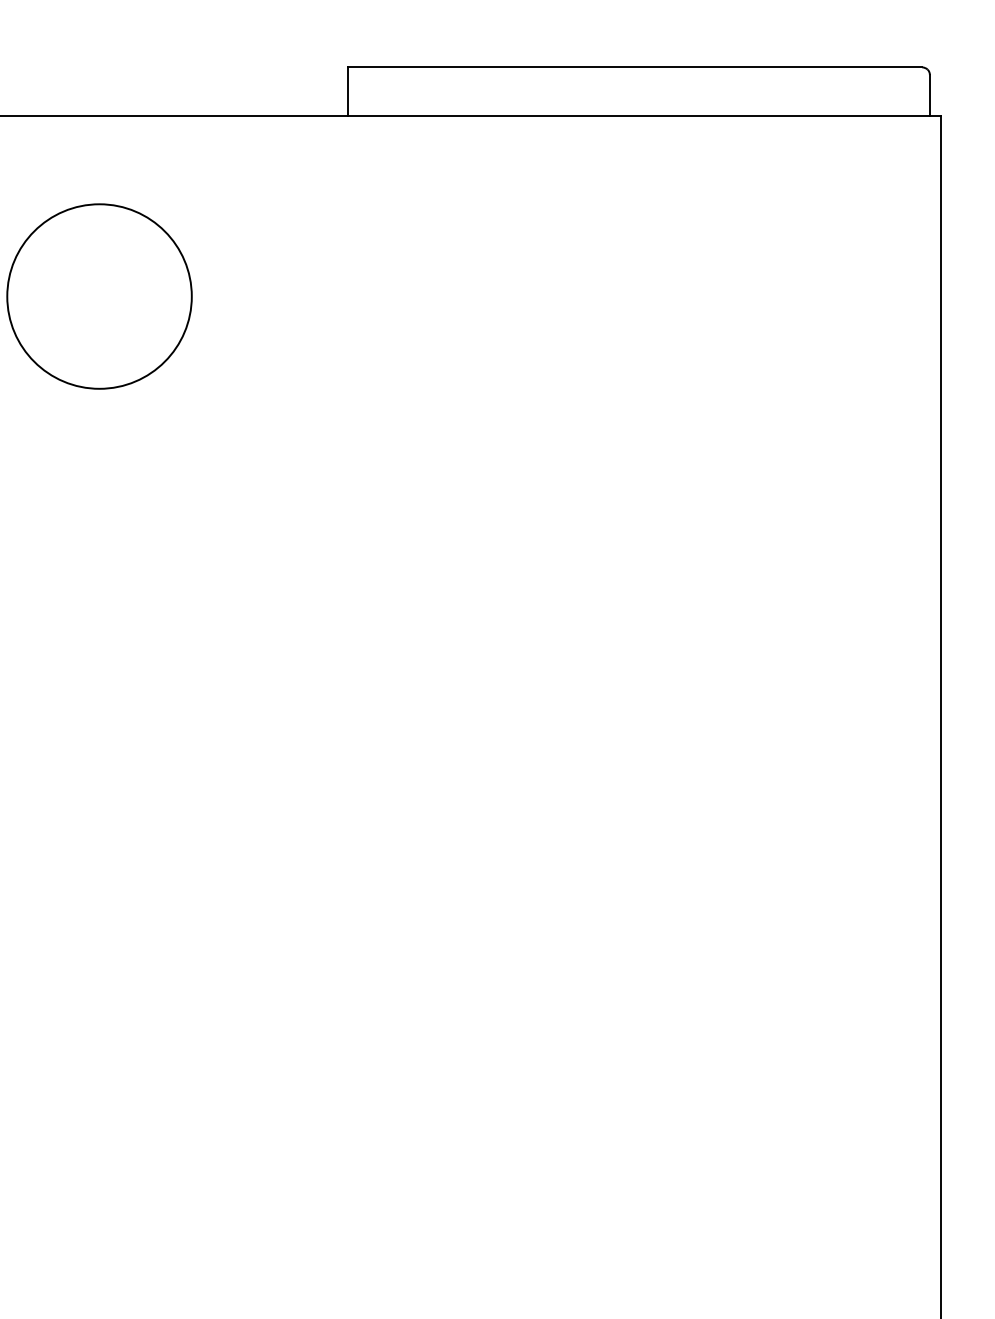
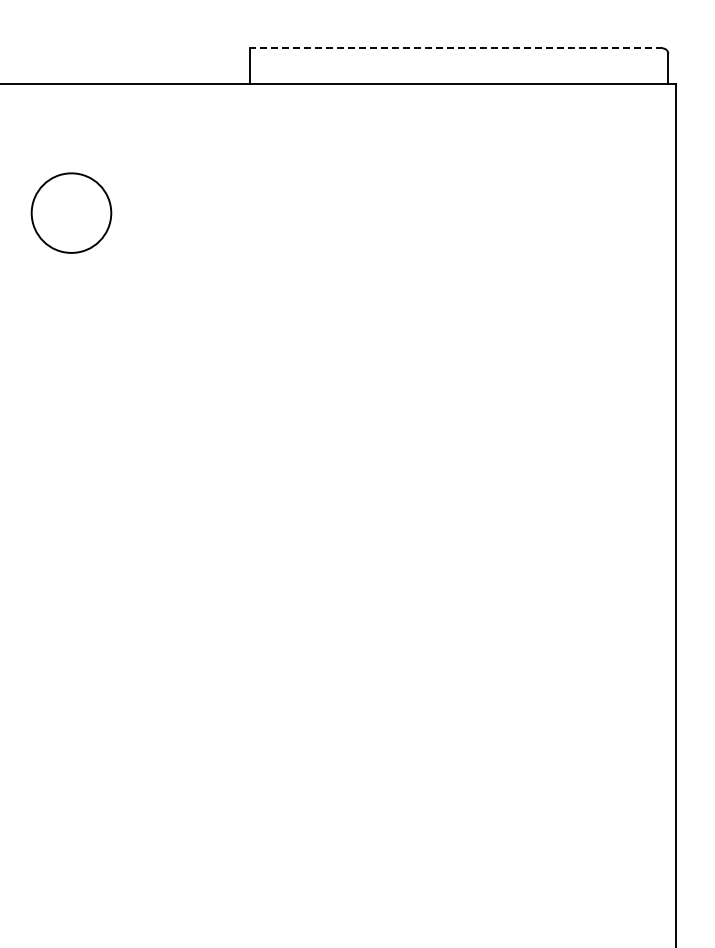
line: (635, 67) -> (456, 48), solid -> dashed
circle: (99, 295) -> (71, 212), size x0.6

